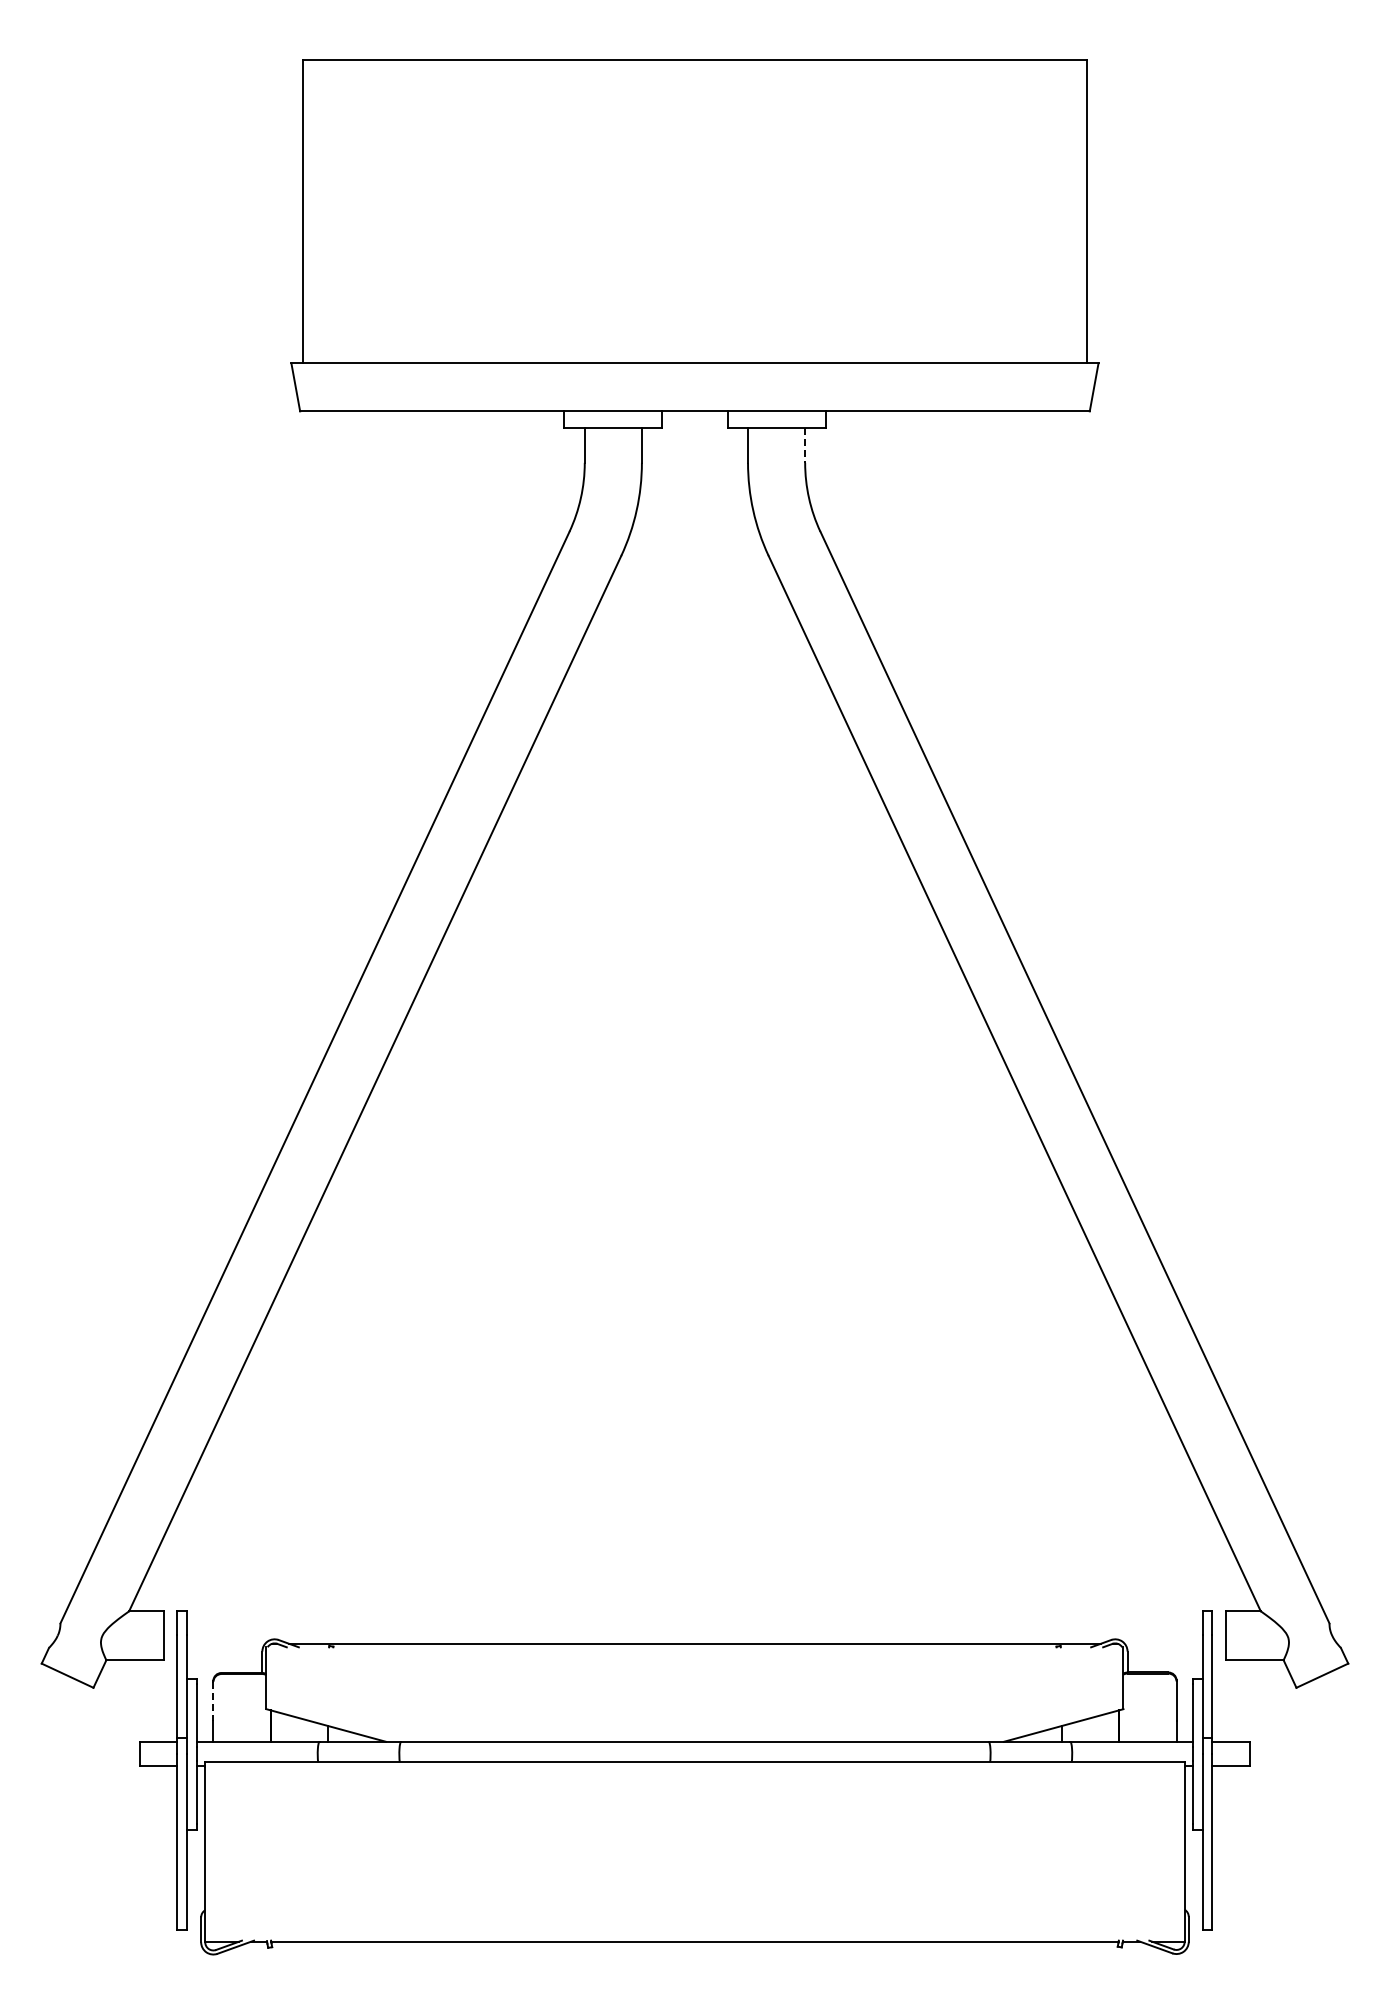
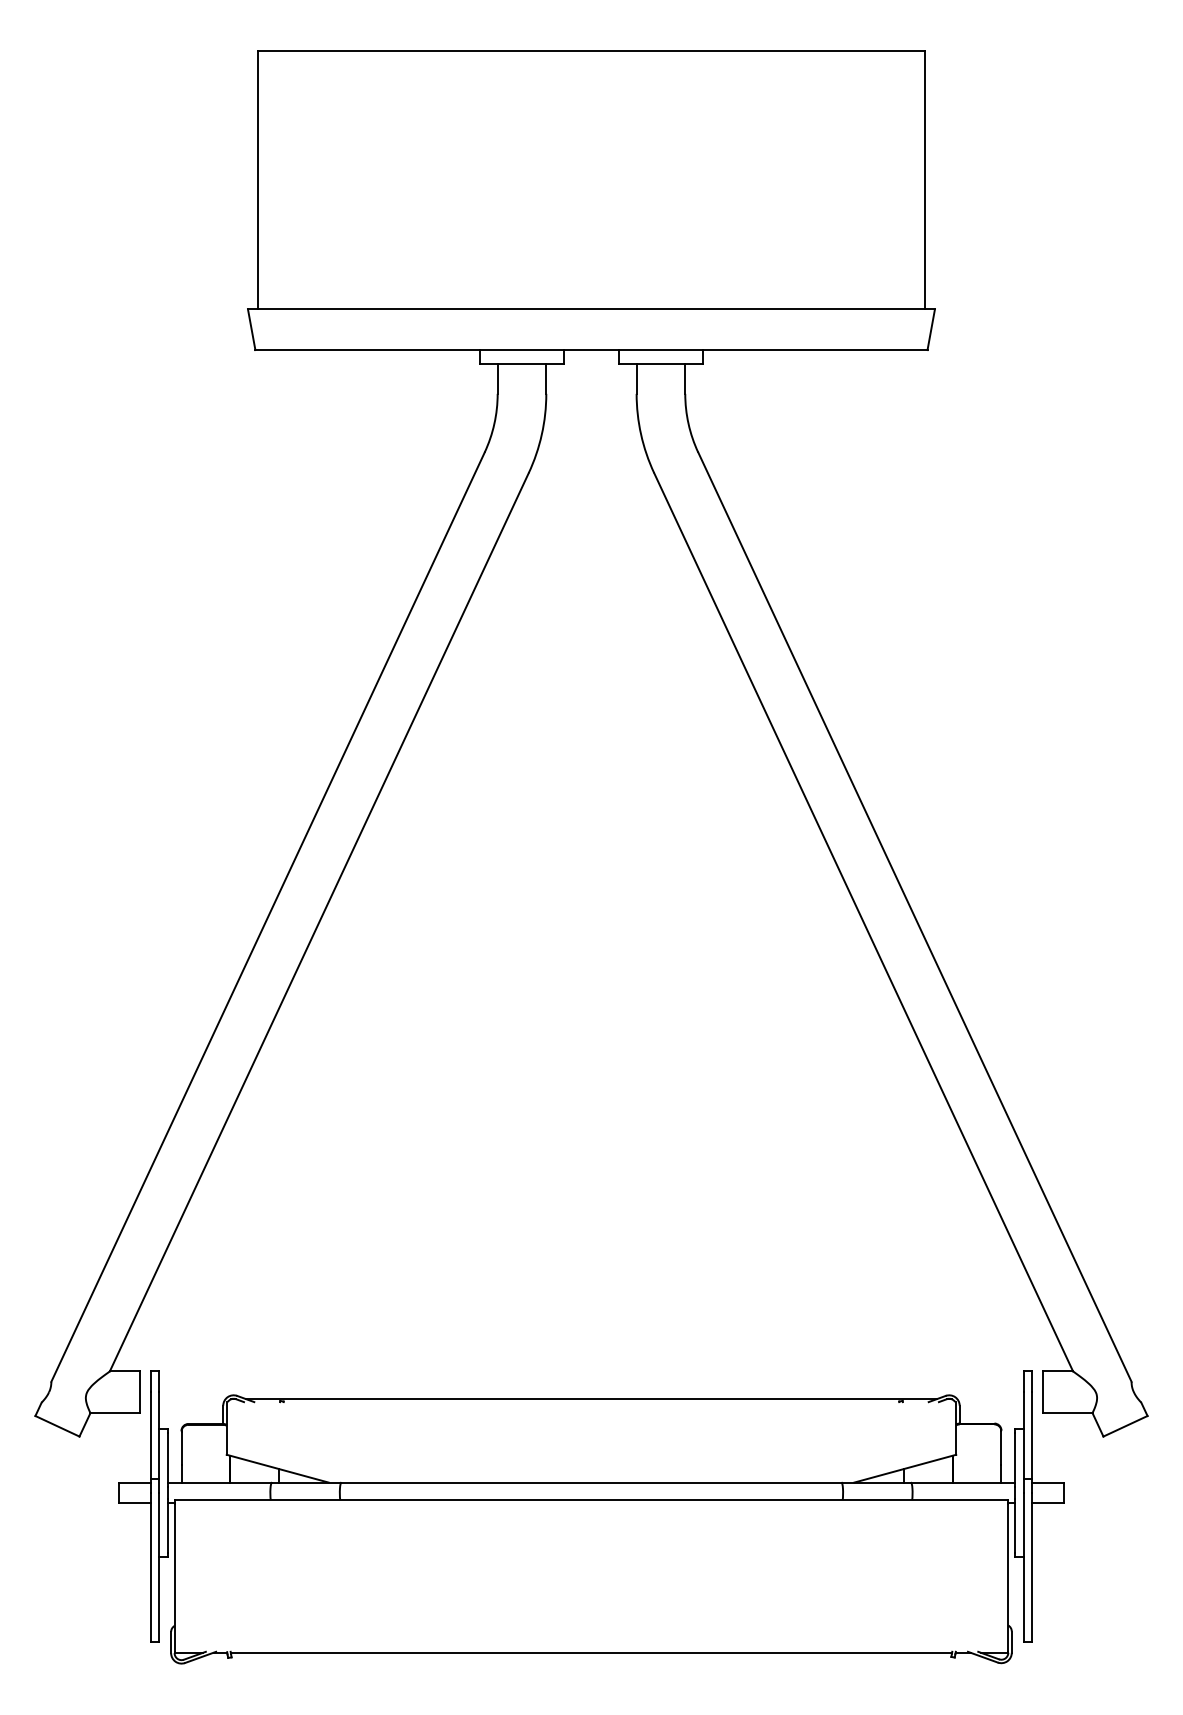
line: (805, 445) -> (685, 379), dashed -> solid
line: (213, 1701) -> (181, 1448), dashed -> solid

